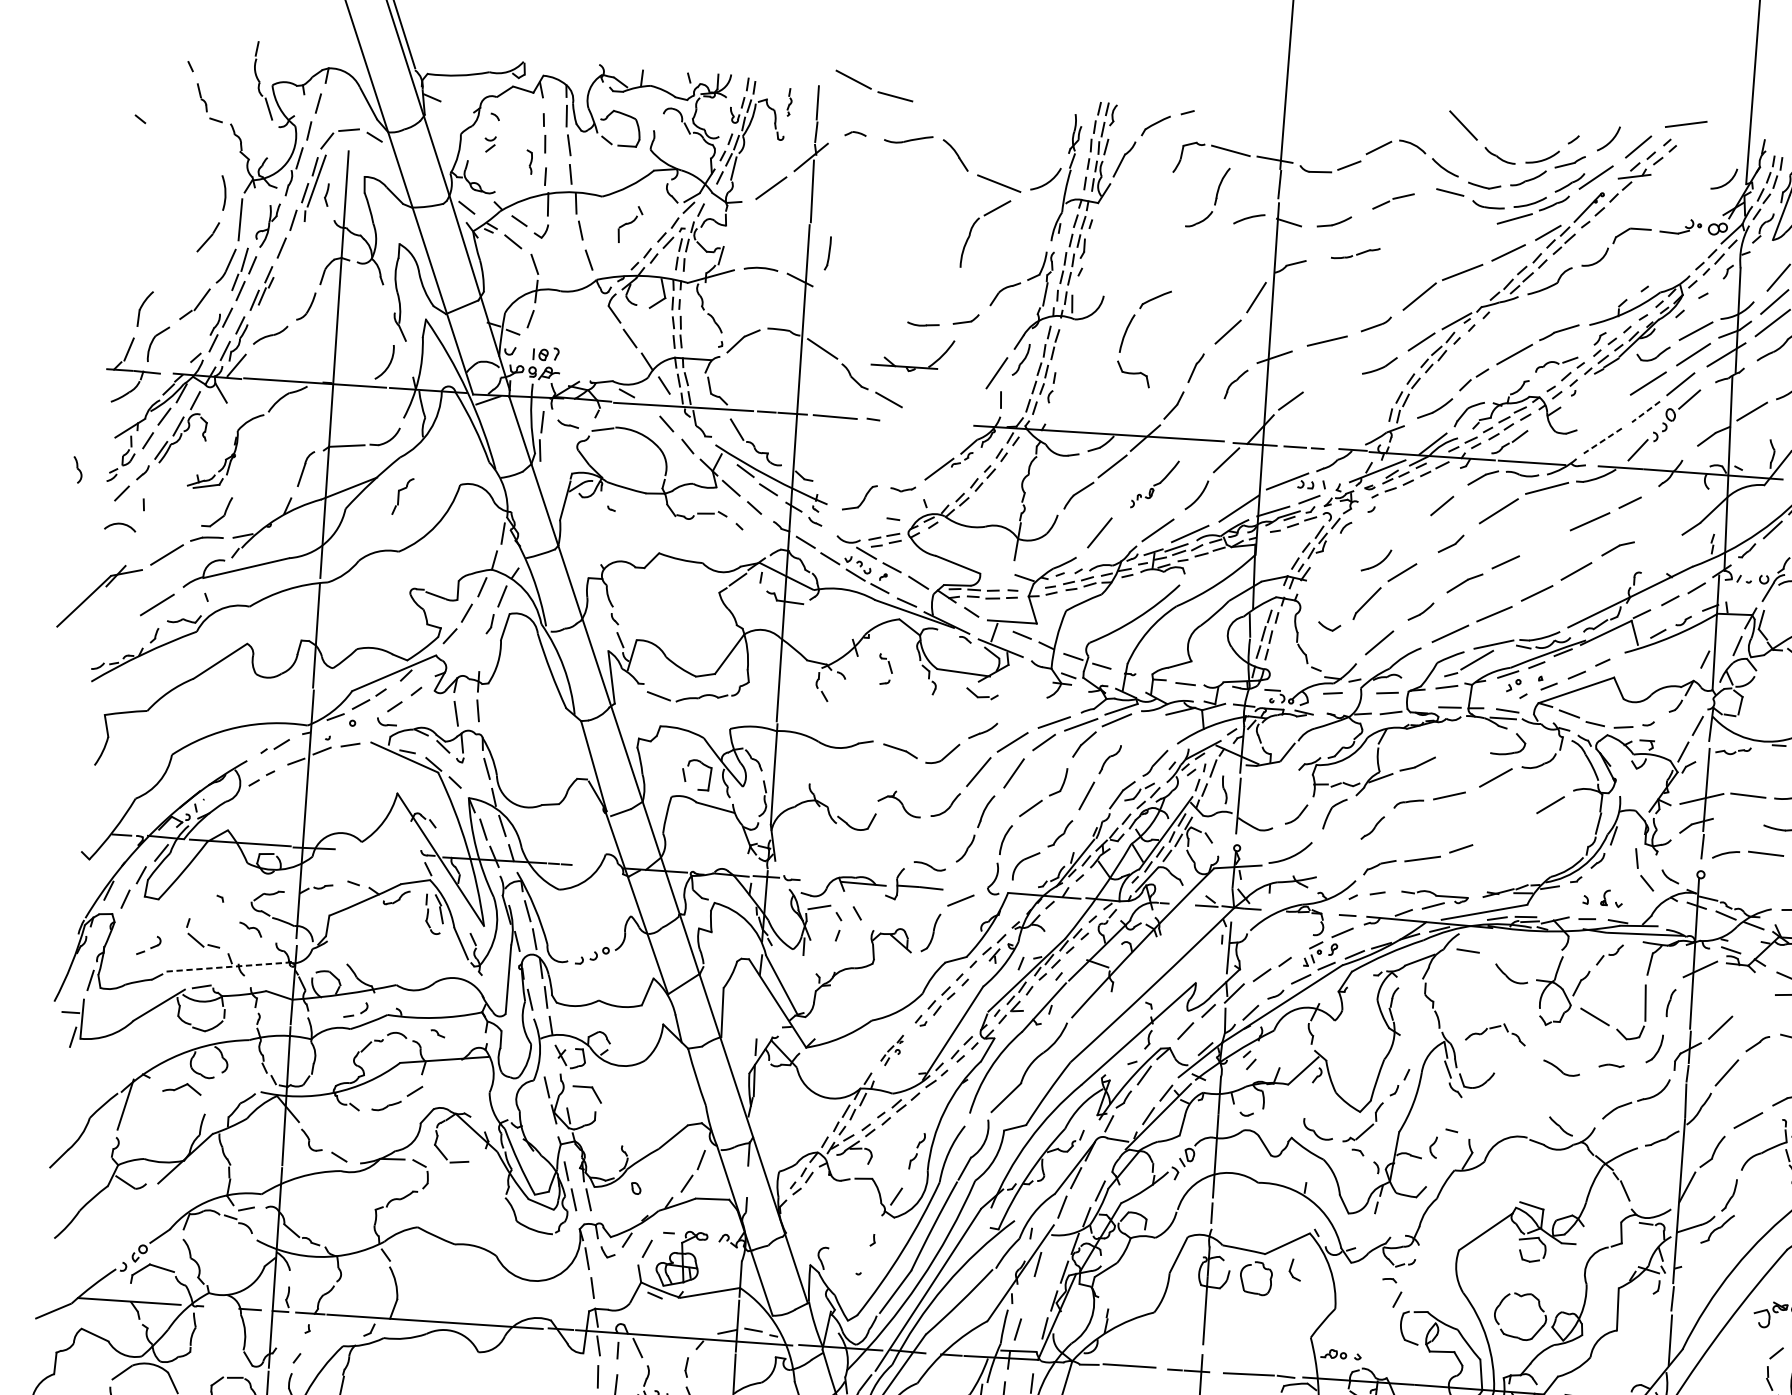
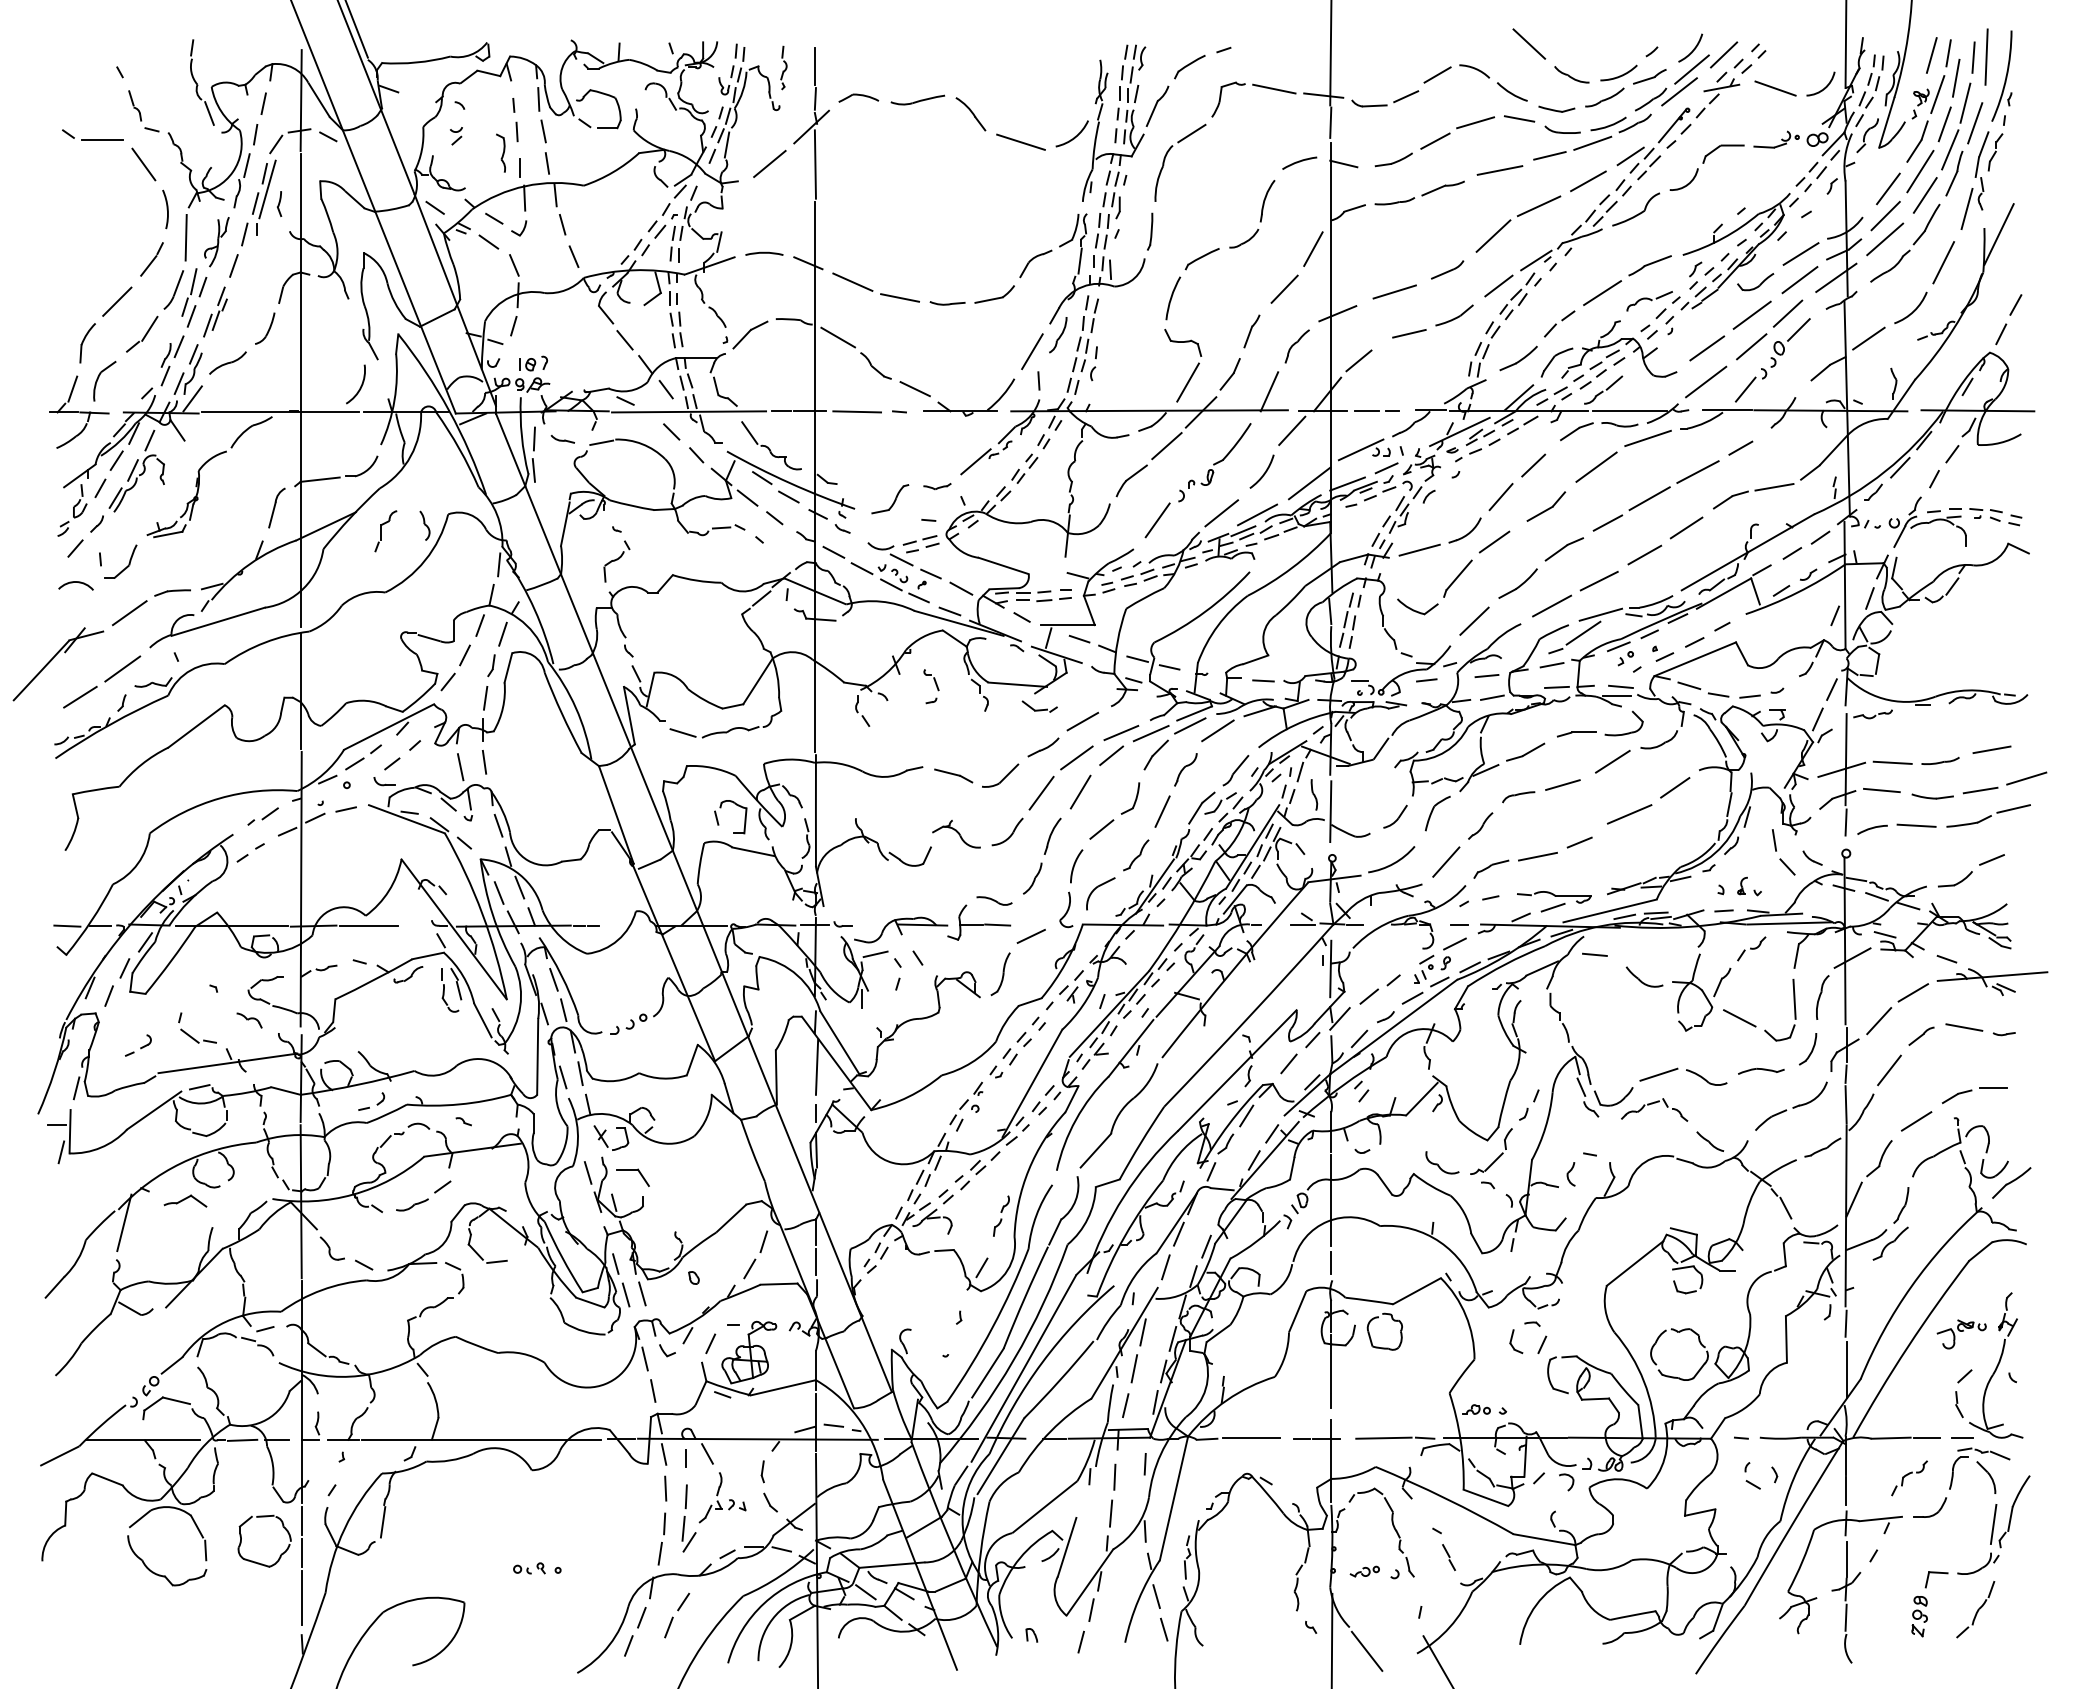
part: (873, 85) -> (875, 287), moved
line: (351, 102) -> (300, 100), added
part: (789, 102) -> (783, 67), size x1.43
line: (1685, 124) -> (1499, 170), moved
line: (169, 126) -> (101, 140), added
part: (855, 133) -> (858, 97), size x1.67
line: (206, 151) -> (143, 164), added
line: (1608, 158) -> (1691, 69), added
part: (529, 161) -> (500, 152), size x1.43
line: (1682, 180) -> (1775, 88), added
part: (1215, 199) -> (1260, 215), moved
part: (1393, 201) -> (1457, 132), size x1.67
part: (629, 224) -> (616, 561), moved
line: (1475, 227) -> (1549, 155), added
part: (972, 231) -> (1165, 160), moved
part: (1355, 252) -> (1419, 192), size x1.67
part: (828, 253) -> (1150, 231), moved
line: (174, 273) -> (117, 301), added
part: (966, 319) -> (994, 294), size x1.43
part: (912, 366) -> (969, 410), moved
line: (1338, 379) -> (1409, 333), added
line: (1134, 410) -> (1187, 382), added
line: (1606, 410) -> (1707, 348), added
line: (1645, 412) -> (1751, 347), dashed -> solid
line: (1208, 423) -> (1269, 391), added
line: (1602, 441) -> (1705, 382), dashed -> solid
part: (77, 469) -> (424, 525), moved
part: (1154, 484) -> (1214, 462), size x1.43
part: (221, 516) -> (126, 566), moved
line: (1410, 532) -> (1500, 497), added
line: (1658, 540) -> (1774, 487), added
line: (1544, 542) -> (1649, 498), added
part: (1451, 543) -> (1546, 506), size x1.43
line: (1334, 574) -> (1419, 549), added
part: (1420, 611) -> (1517, 583), size x1.43
part: (1329, 626) -> (1417, 606), size x1.67
line: (117, 627) -> (80, 696), added
line: (482, 653) -> (485, 698), added
line: (1019, 709) -> (1082, 721), added
line: (1141, 726) -> (1217, 730), added
part: (1464, 751) -> (1576, 734), added
line: (1736, 819) -> (1881, 790), added
line: (1507, 826) -> (1629, 814), added
line: (92, 833) -> (67, 925), added
line: (363, 851) -> (368, 925), added
line: (1339, 857) -> (1446, 861), added
line: (228, 967) -> (227, 1063), dashed -> solid
part: (1670, 1003) -> (1822, 997), size x1.43
line: (1753, 1004) -> (1913, 992), added
line: (759, 1005) -> (816, 1066), added
part: (1495, 1033) -> (1654, 1109), moved
part: (892, 1050) -> (966, 1106), size x1.43
line: (1518, 1062) -> (1658, 1074), added
part: (1611, 1066) -> (1761, 1071), size x1.67
line: (746, 1180) -> (815, 1261), added
part: (1295, 1269) -> (1516, 1341), moved
line: (1027, 1296) -> (1133, 1368), added
line: (219, 1307) -> (242, 1439), added

